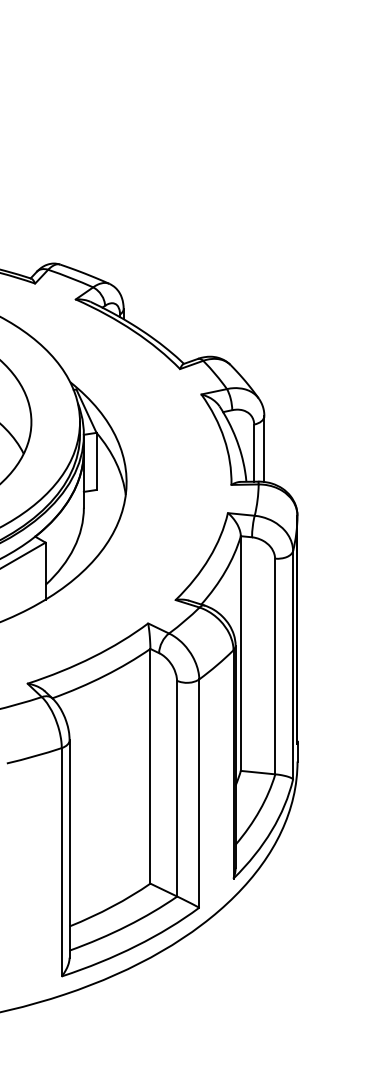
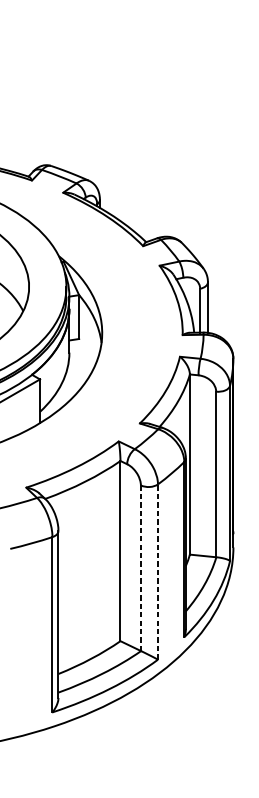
line: (177, 788) -> (141, 568), solid -> dashed
line: (199, 793) -> (158, 571), solid -> dashed

